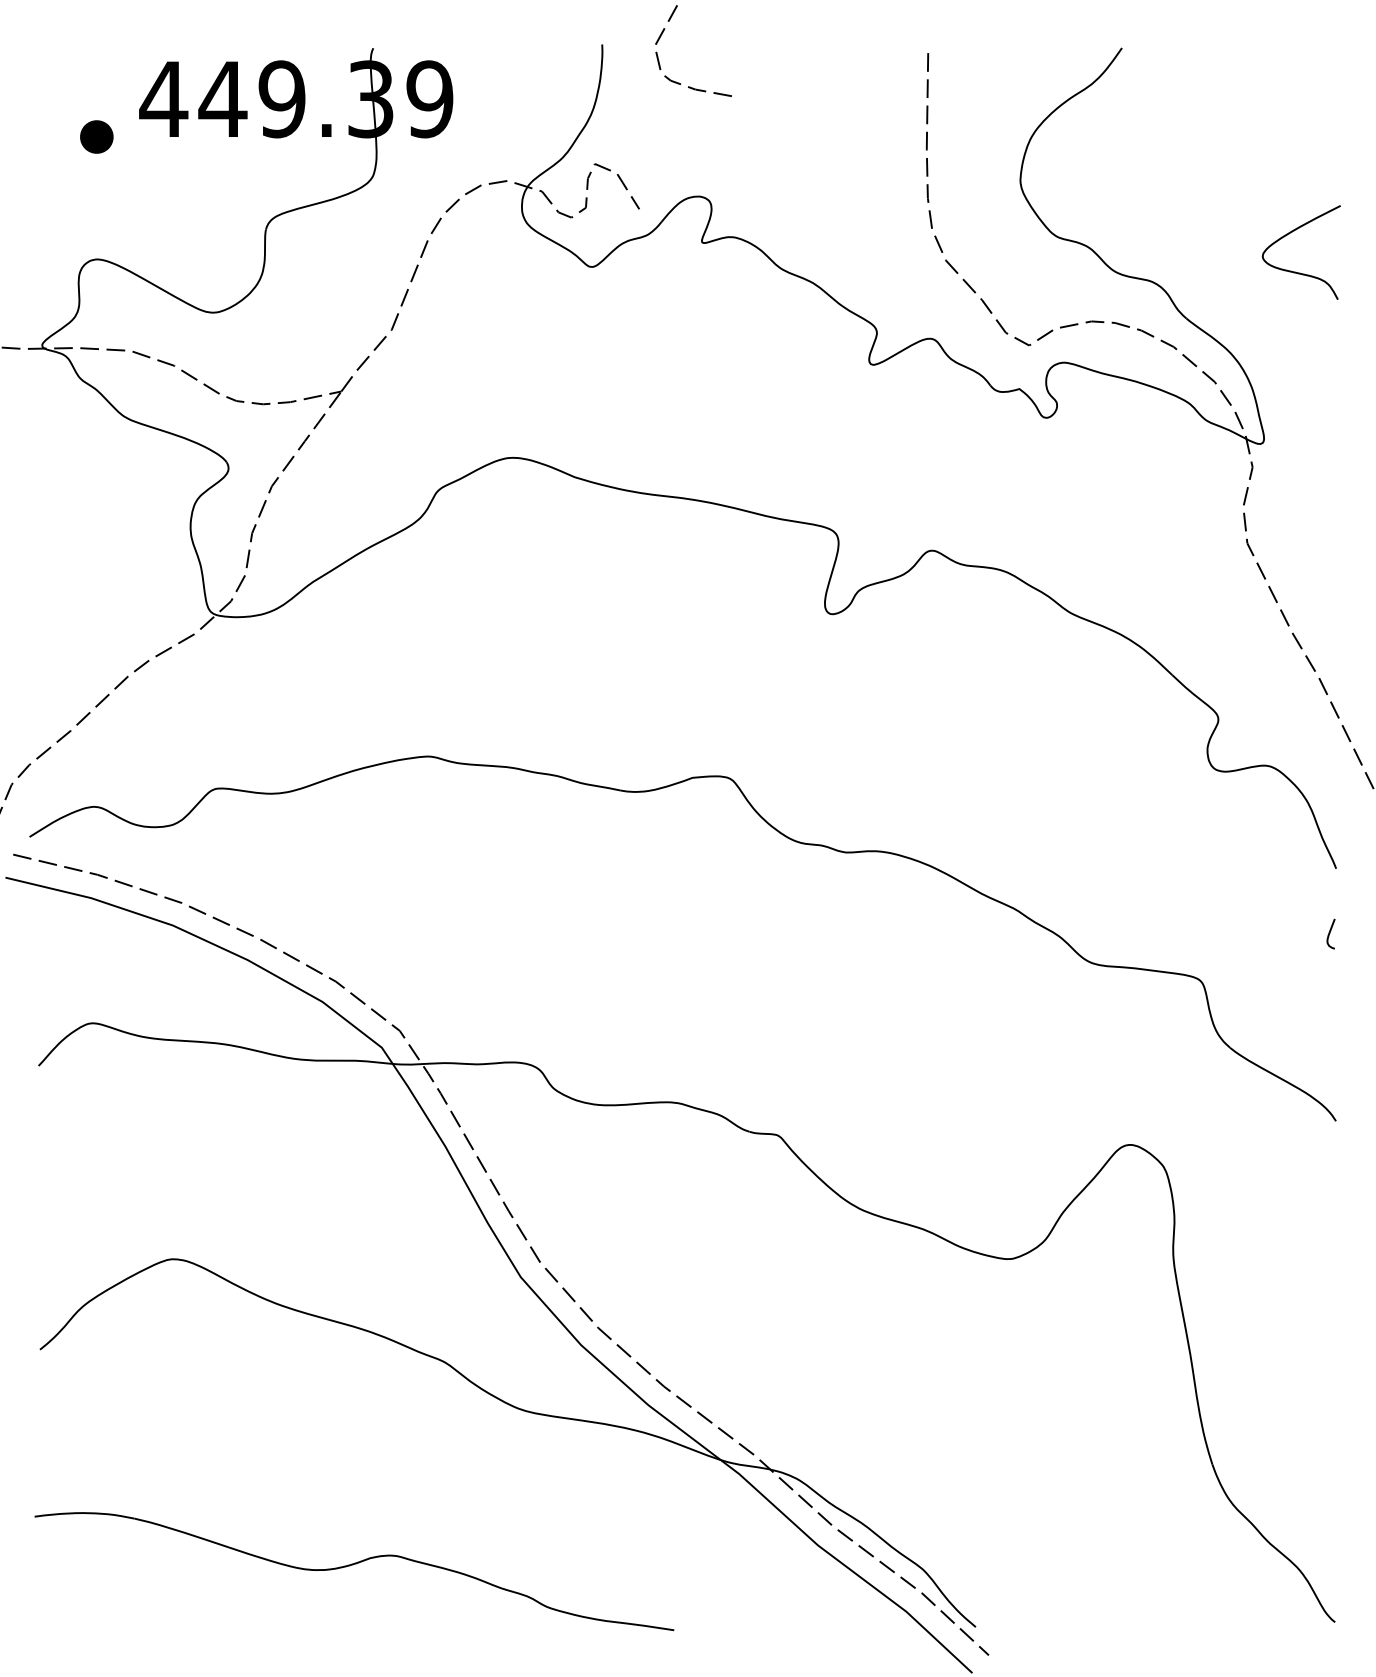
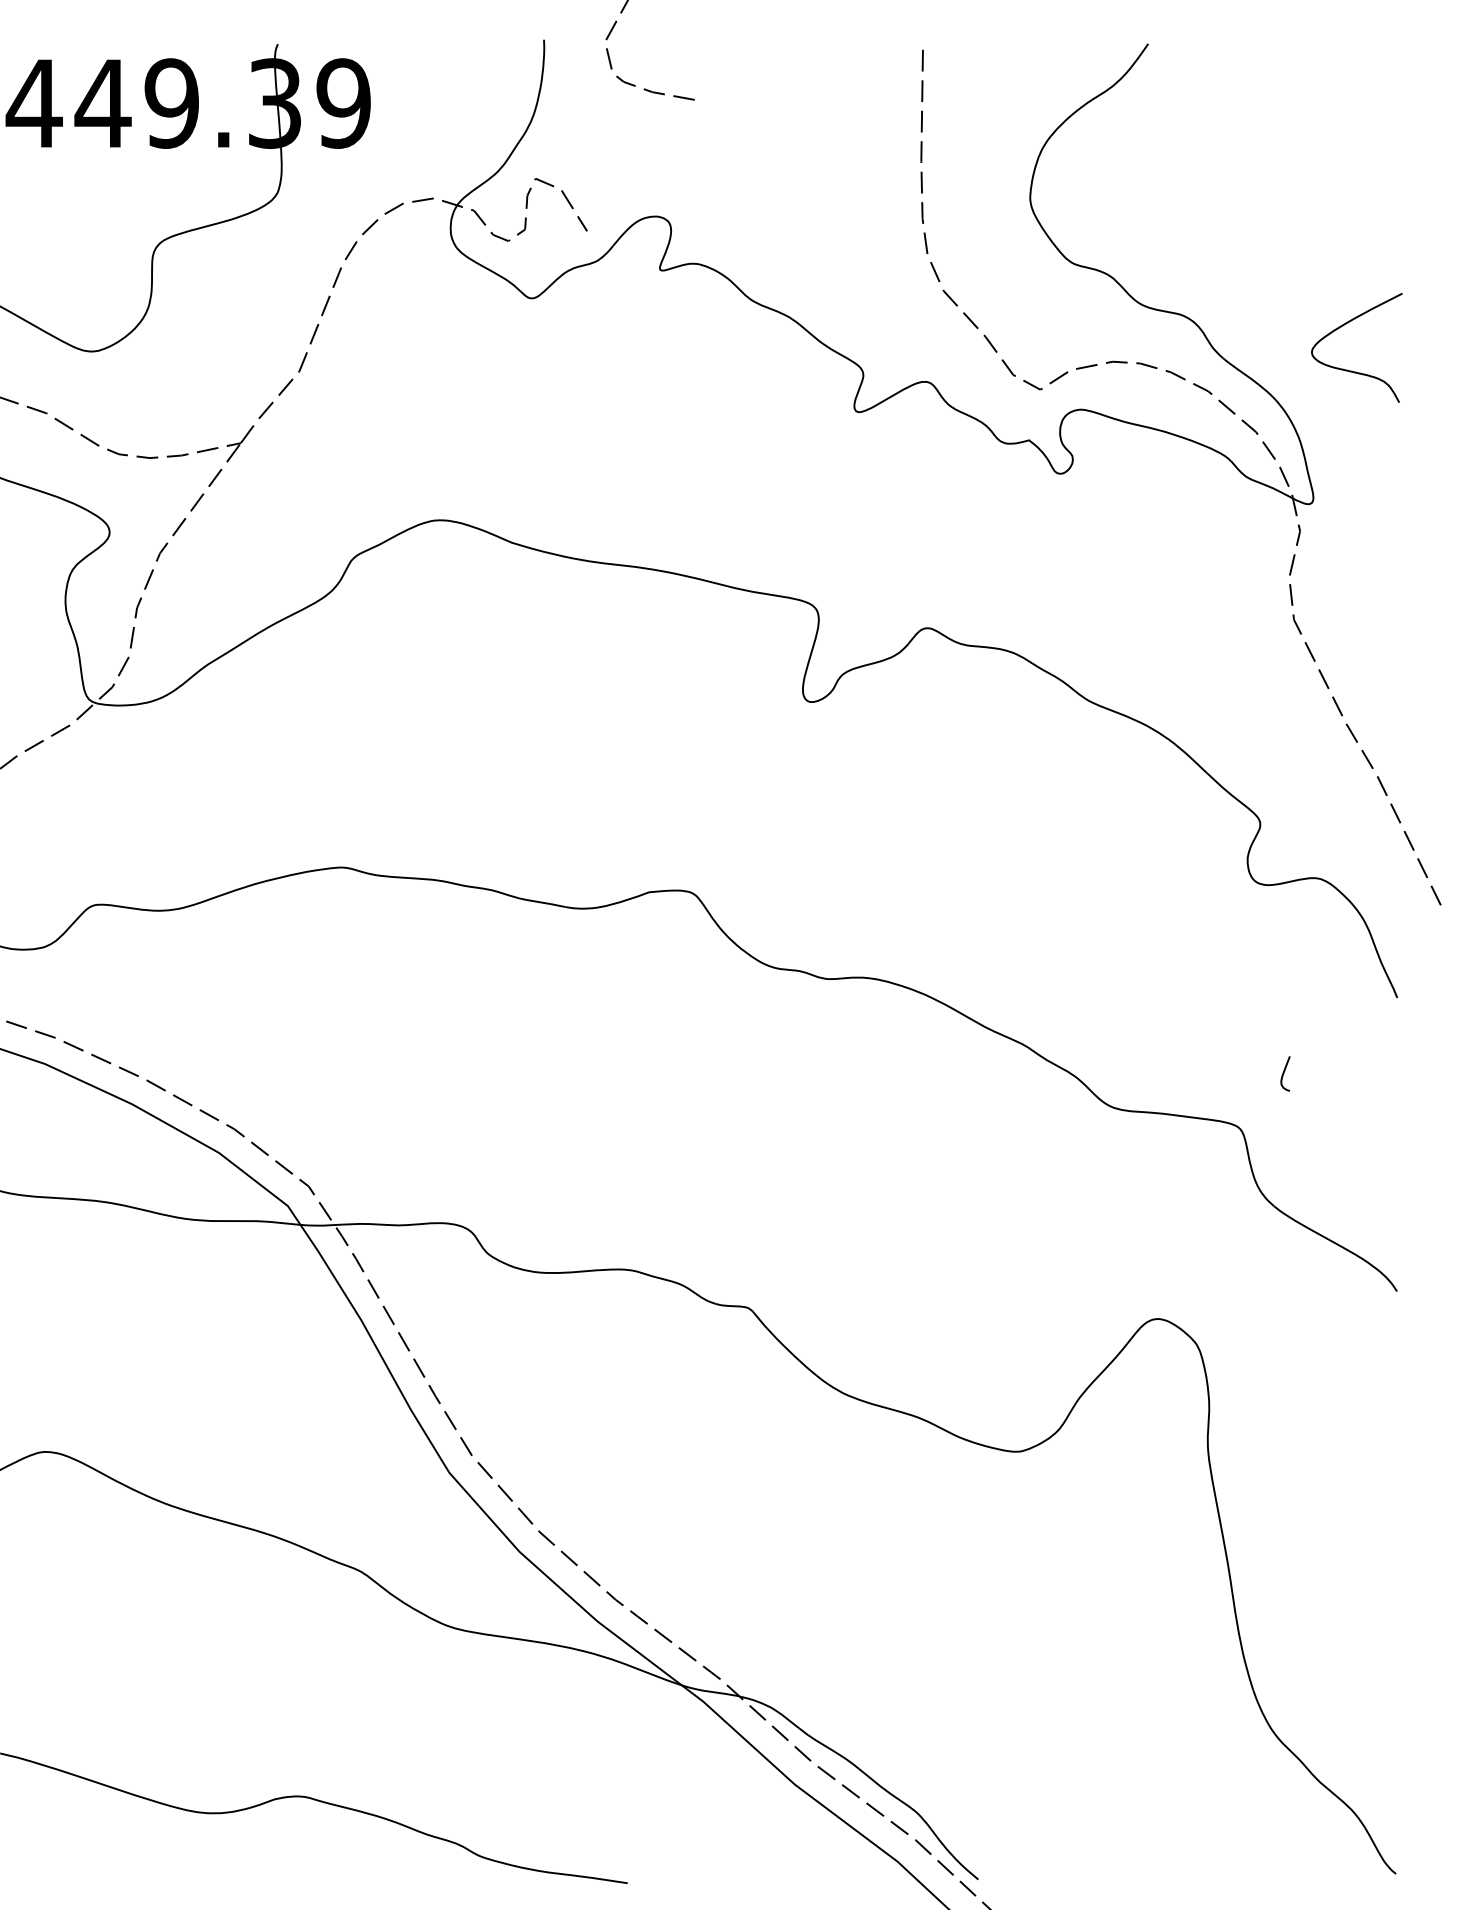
curve: (1295, 271) -> (1349, 369), moved
curve: (1330, 933) -> (1284, 1073), moved

